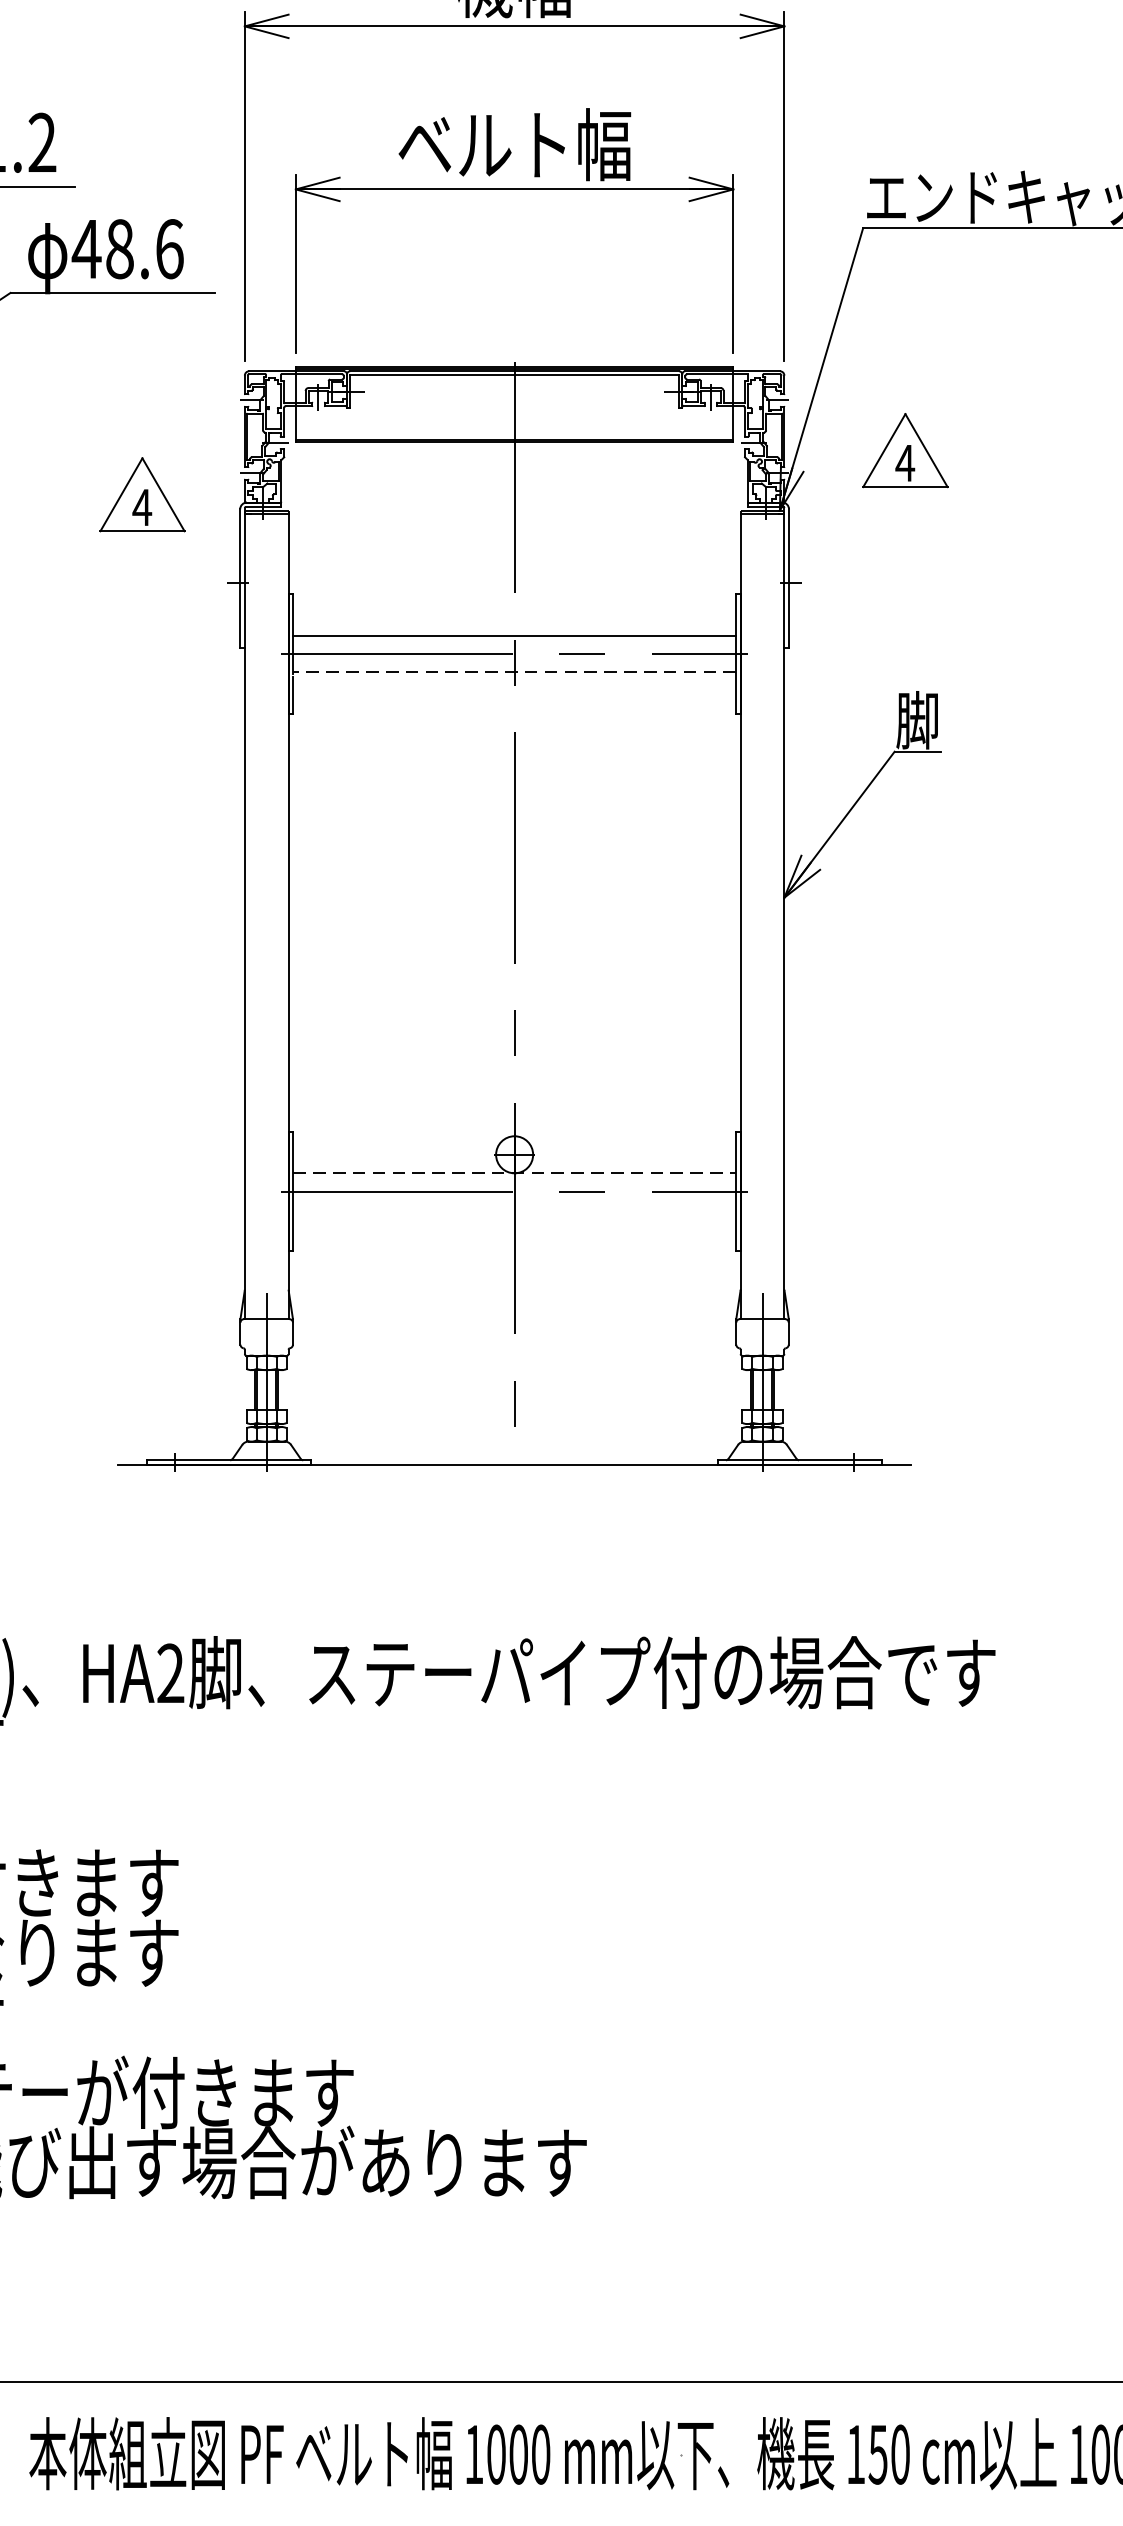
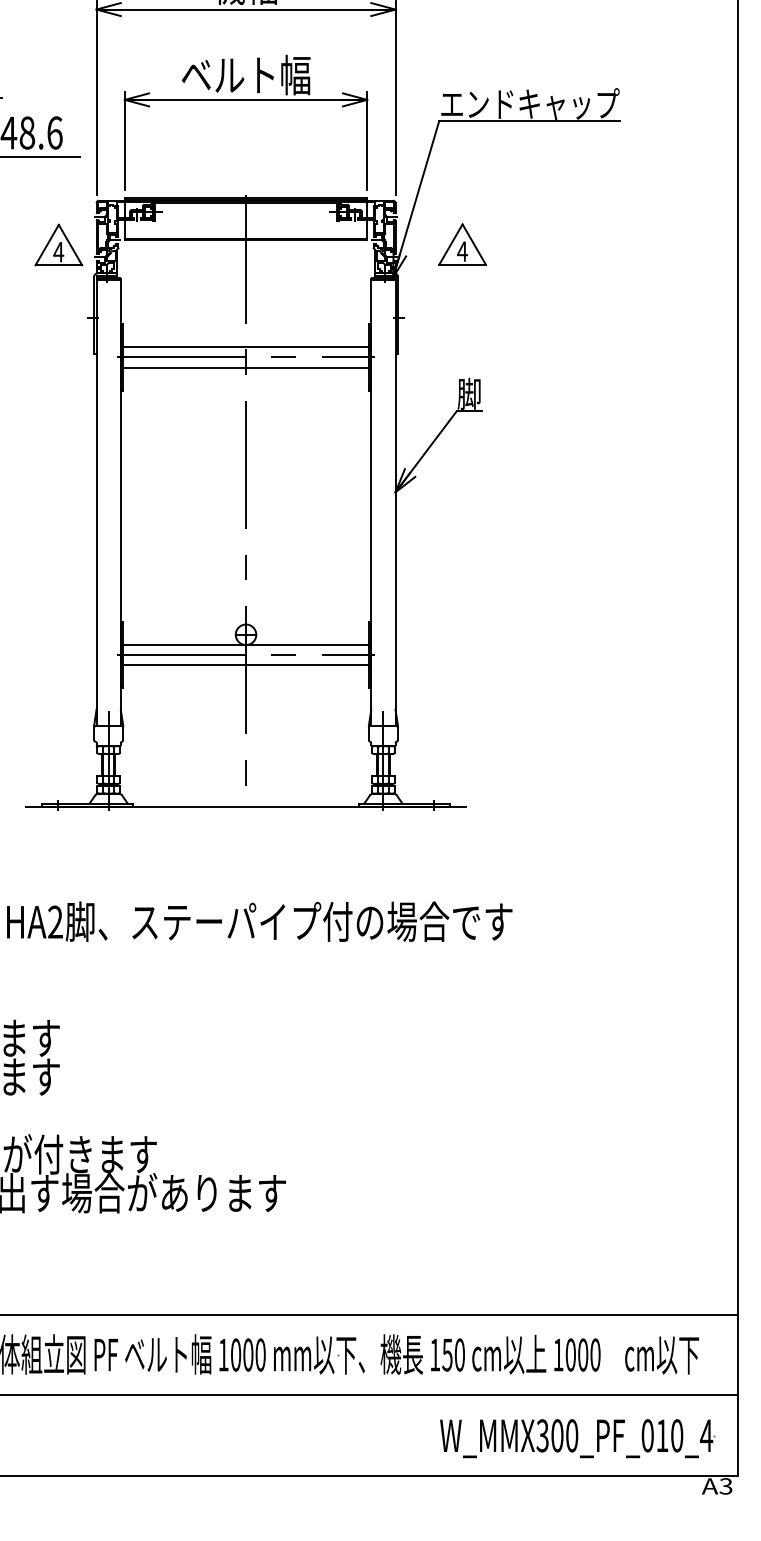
part: (141, 493) -> (58, 244), moved
line: (515, 672) -> (246, 367), dashed -> solid
line: (515, 1174) -> (246, 645), dashed -> solid
line: (513, 1210) -> (245, 665), added

